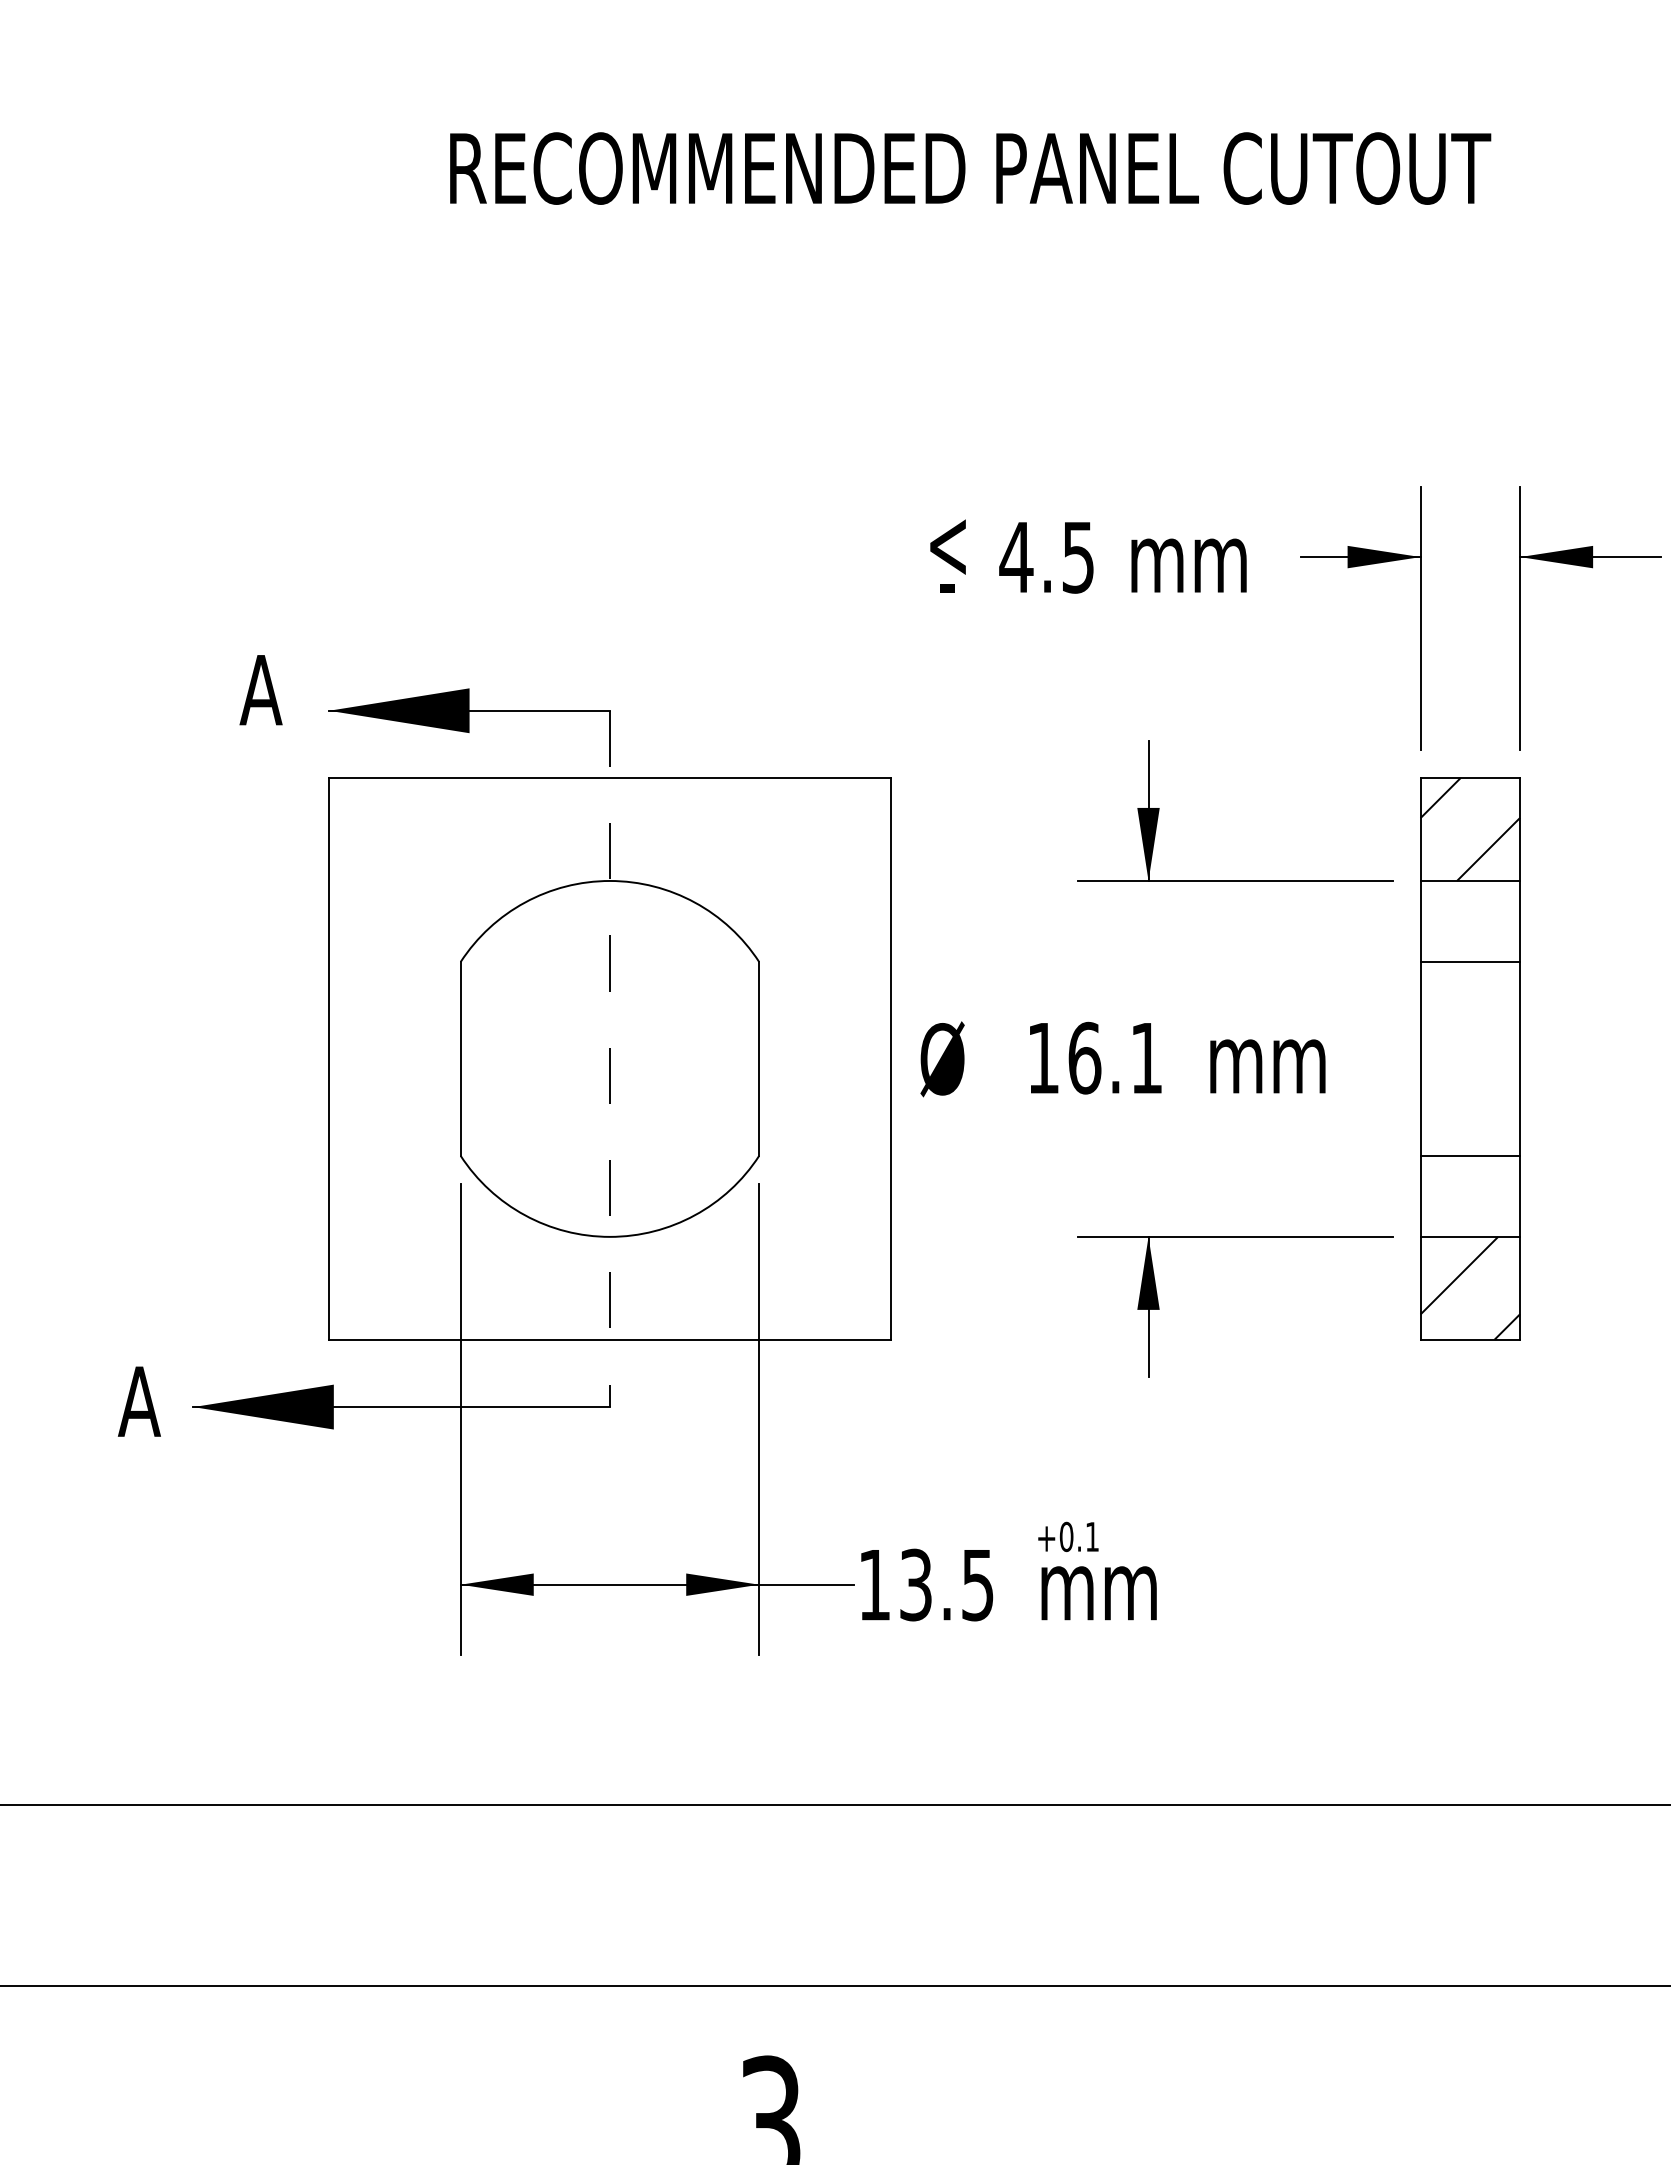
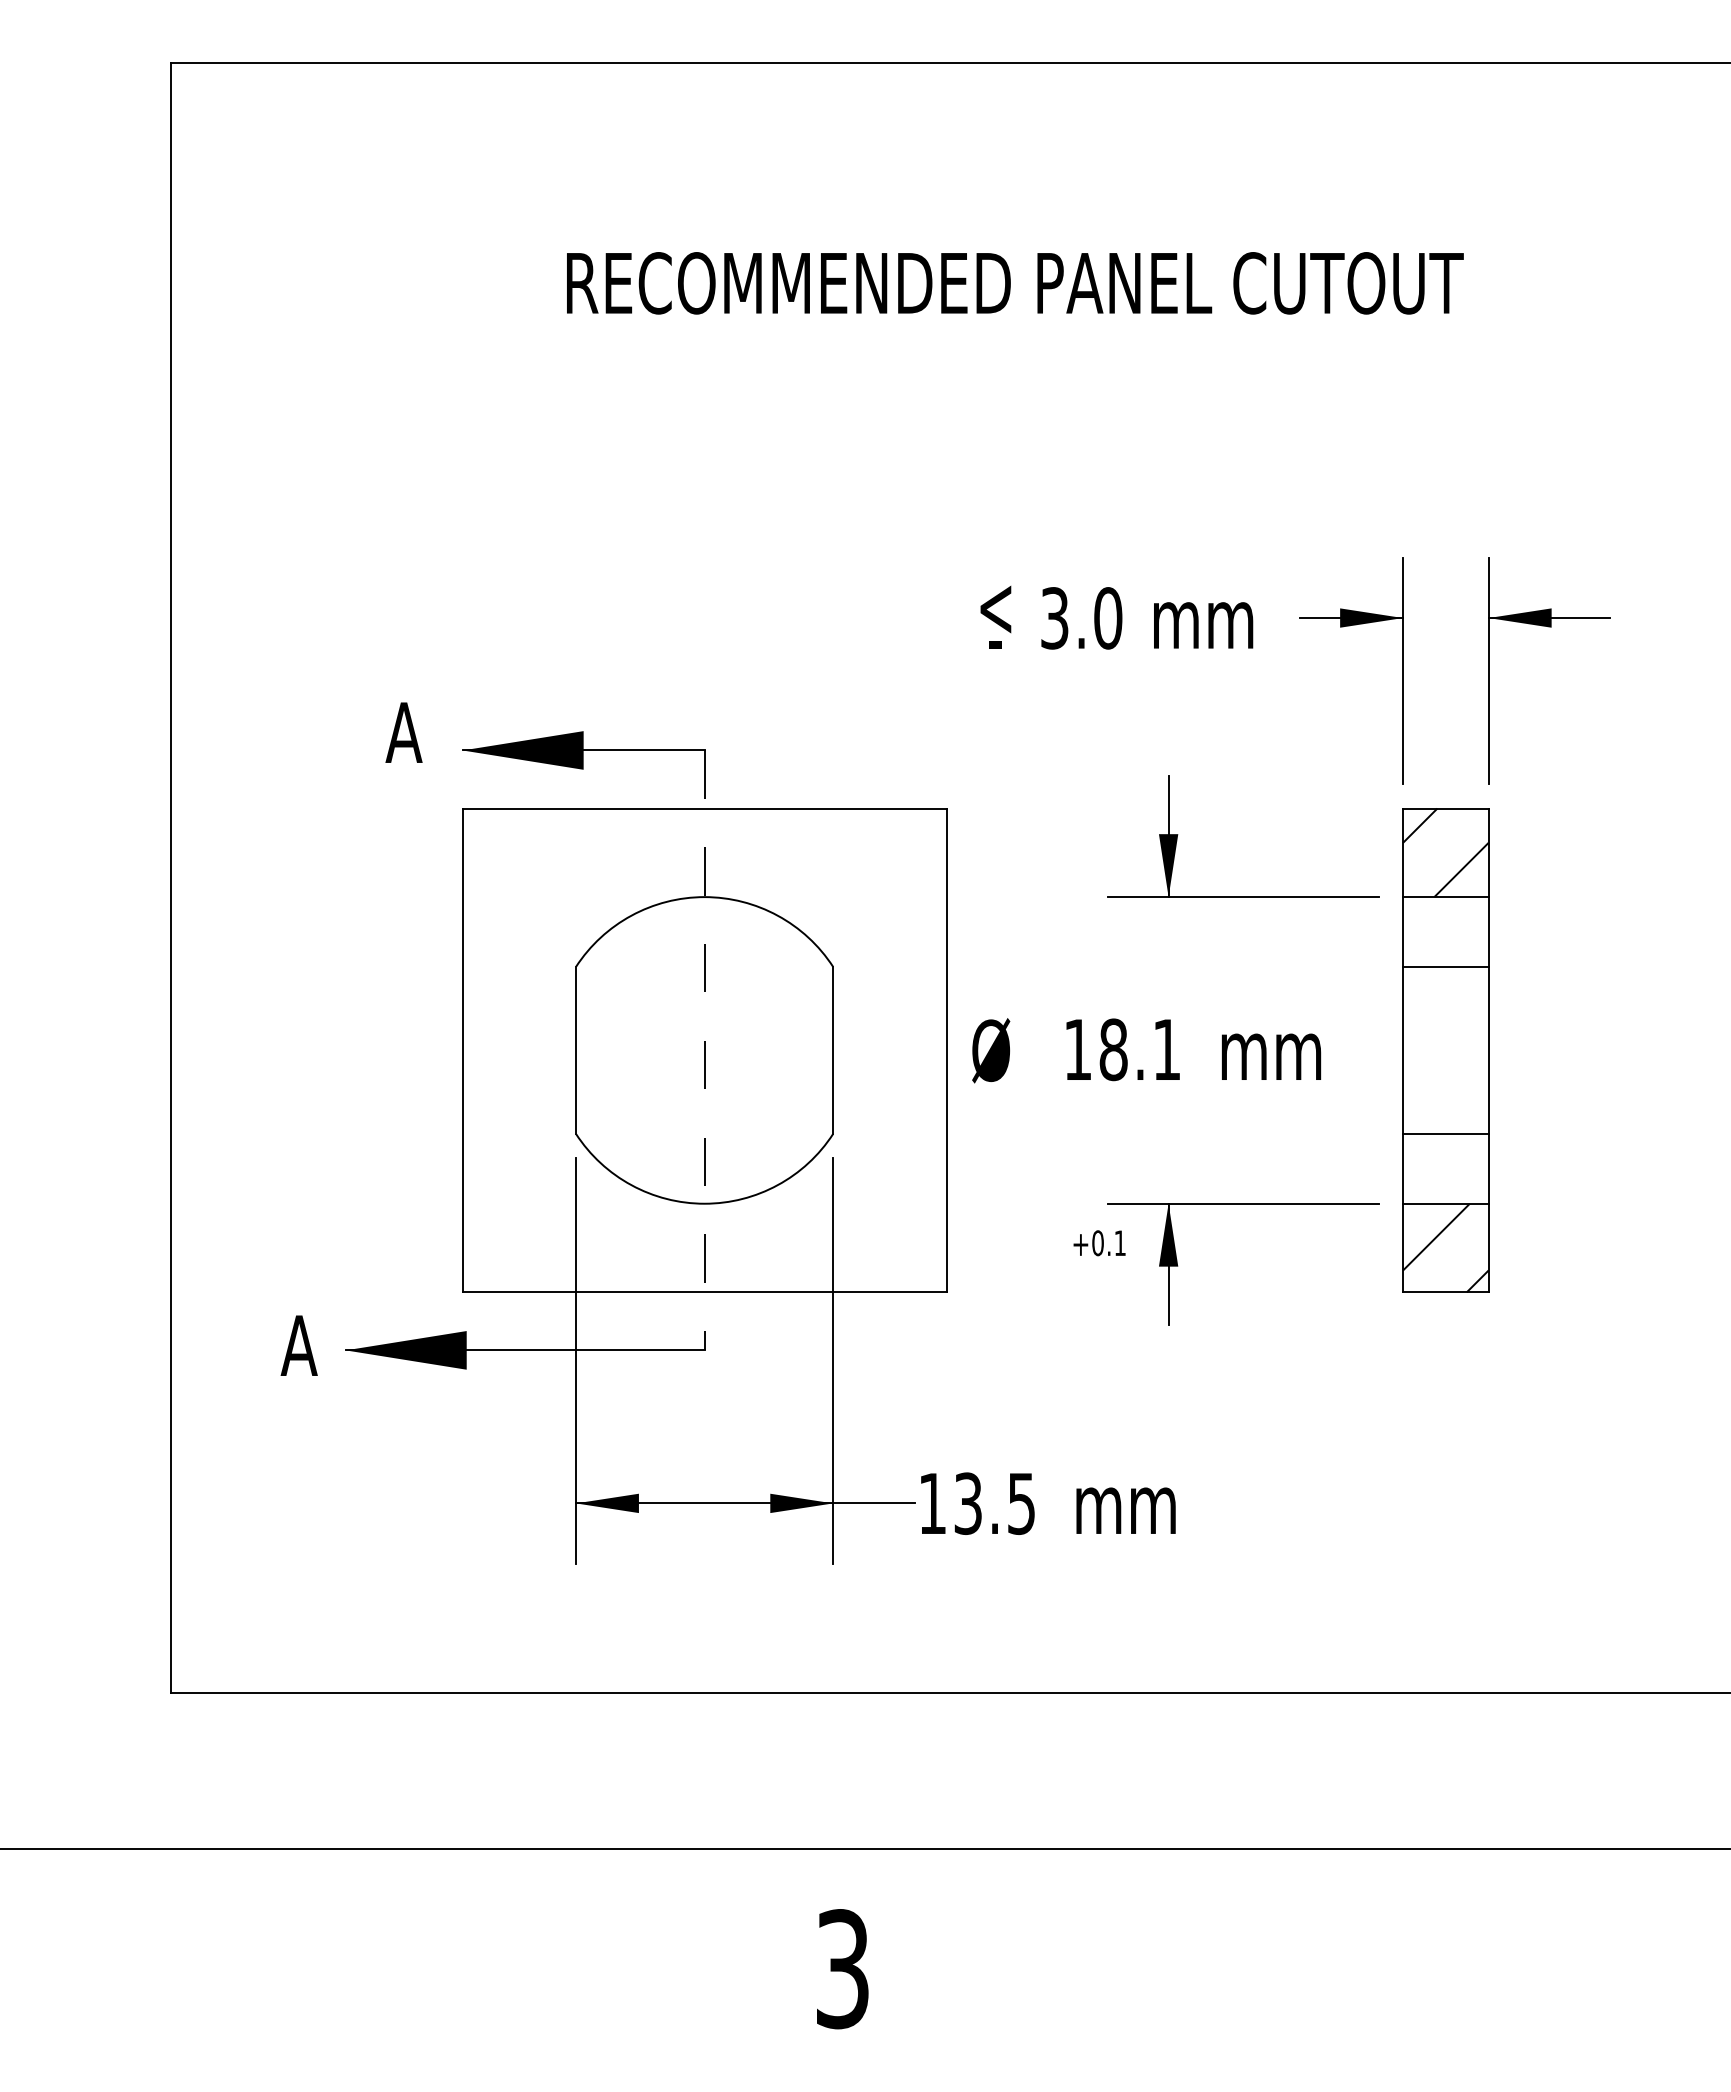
text: (1047, 557) -> (1081, 618), 4.5 -> 3.0
text: (1084, 1057) -> (1113, 1049), 16.1 -> 18.1
text: (1068, 1537) -> (1099, 1243), moved

